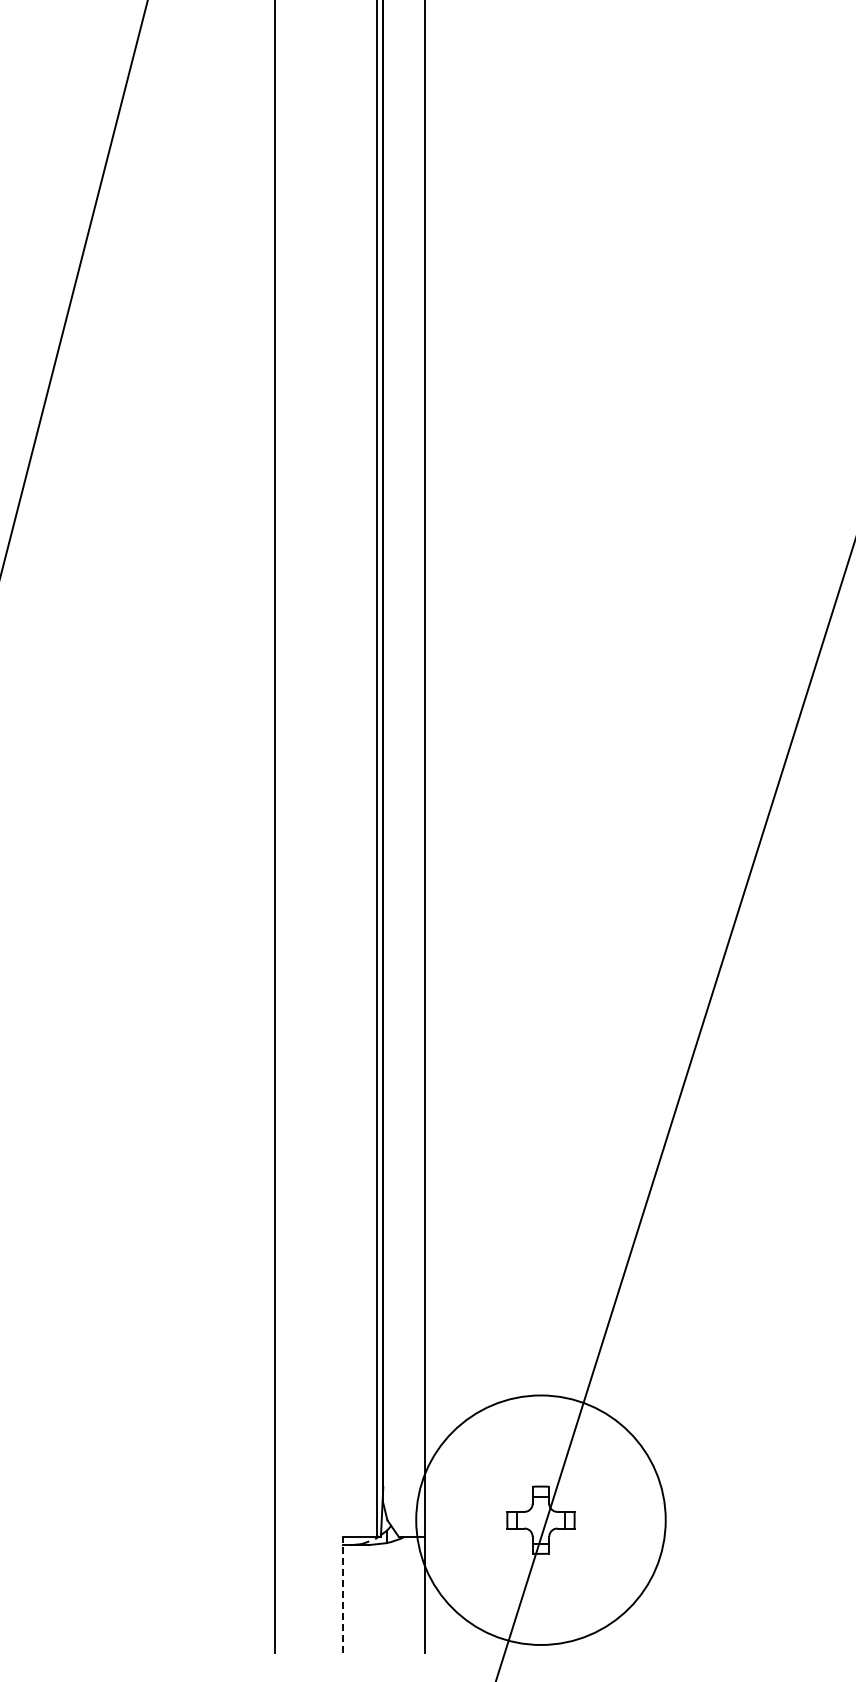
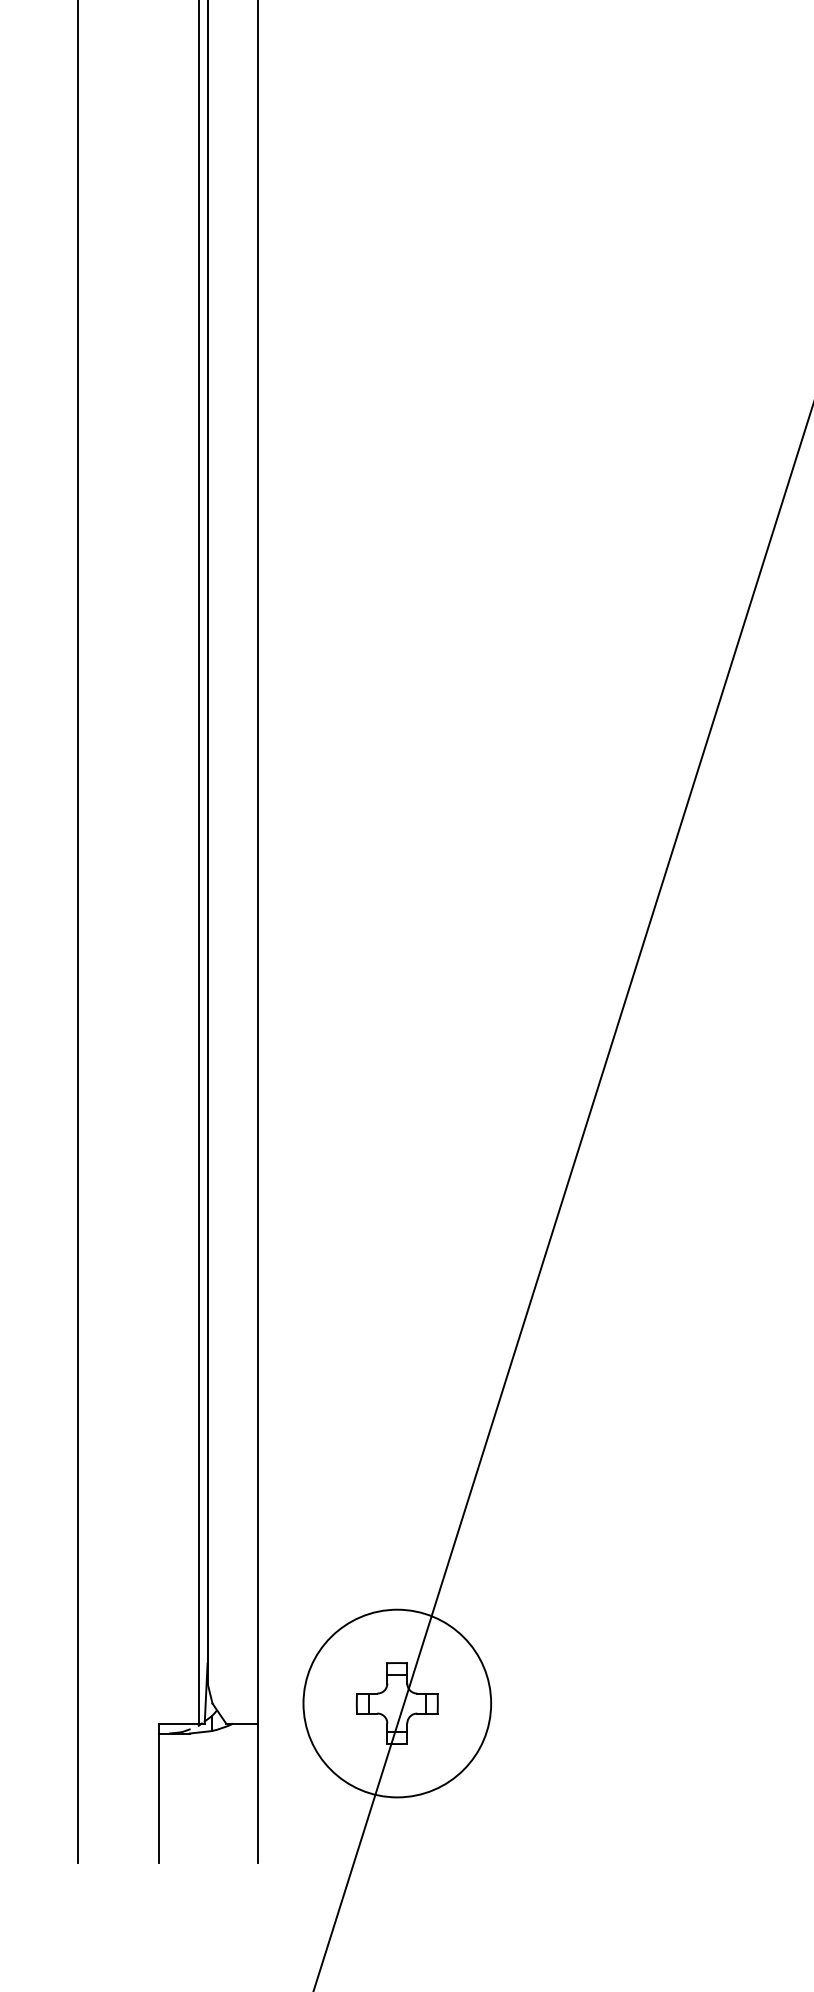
circle: (540, 1520) -> (396, 1703), size x0.62
line: (342, 1594) -> (158, 1792), dashed -> solid

